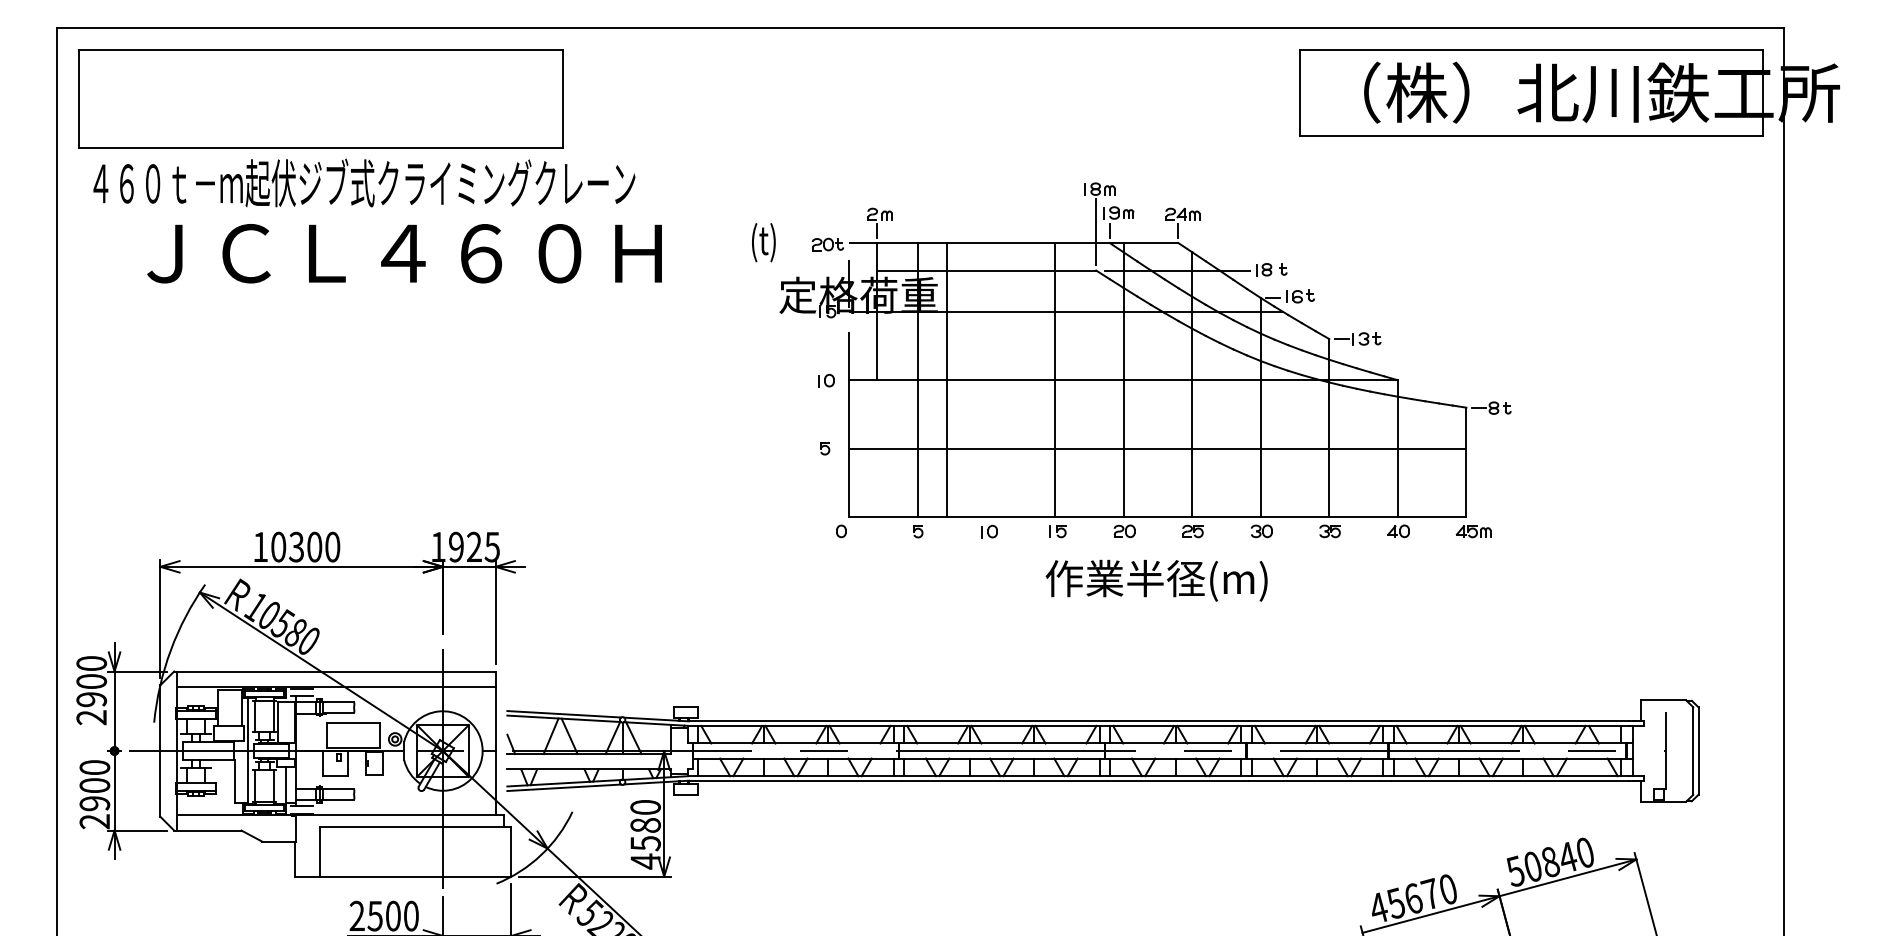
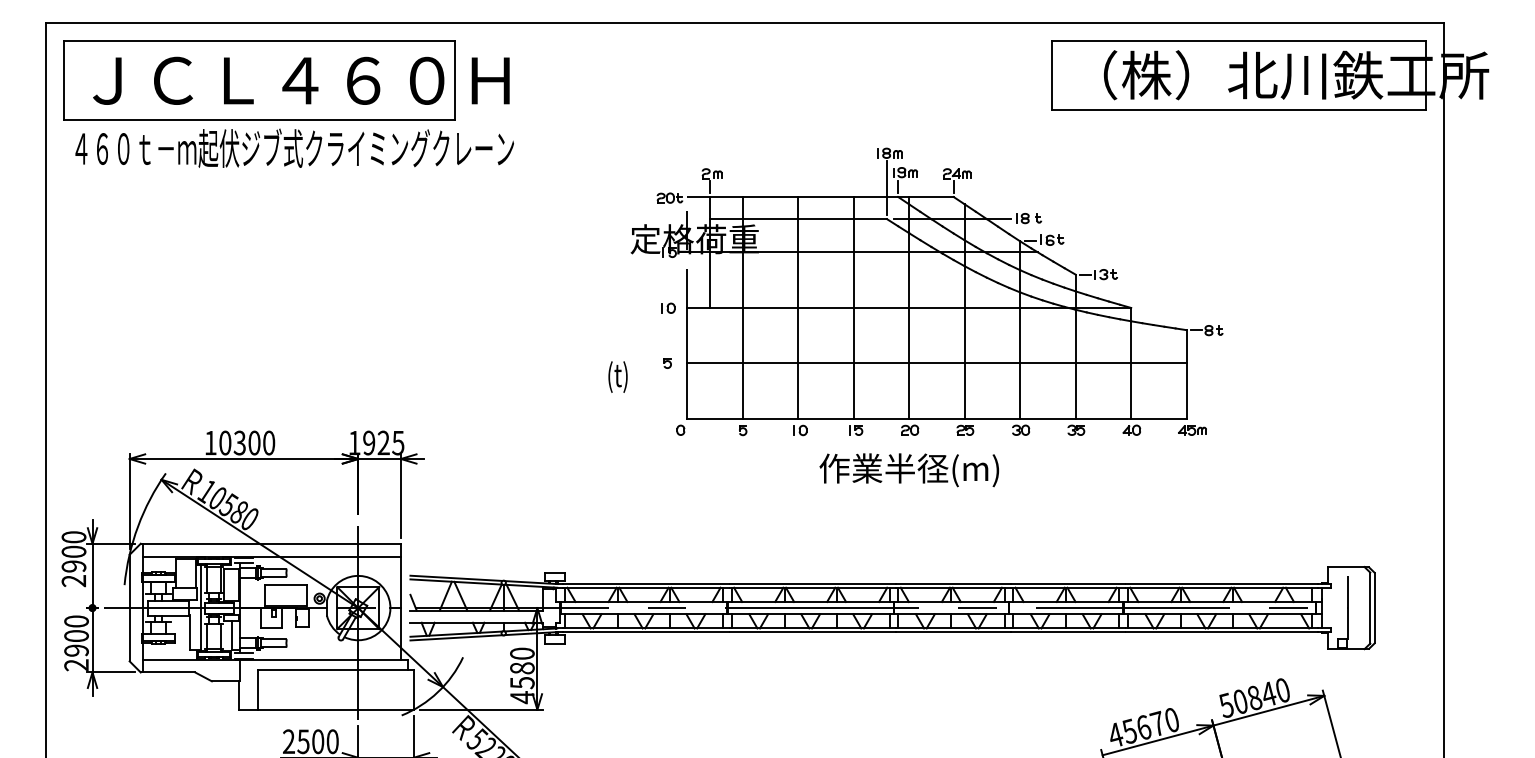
text: (763, 242) -> (617, 376), moved
text: (404, 253) -> (301, 80), moved
line: (946, 380) -> (798, 308), moved
text: (1156, 580) -> (909, 470), moved

